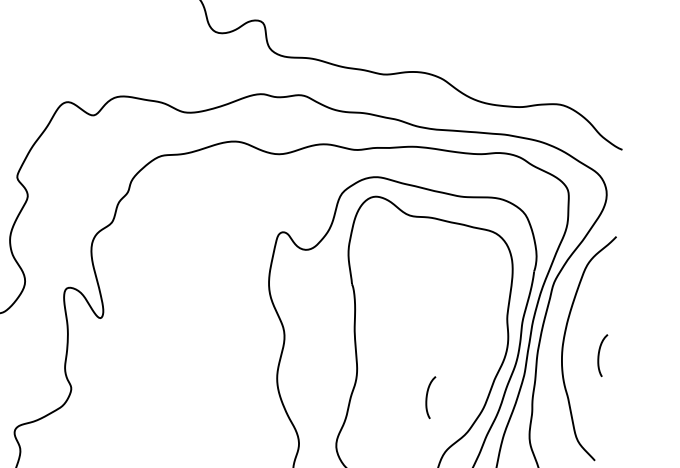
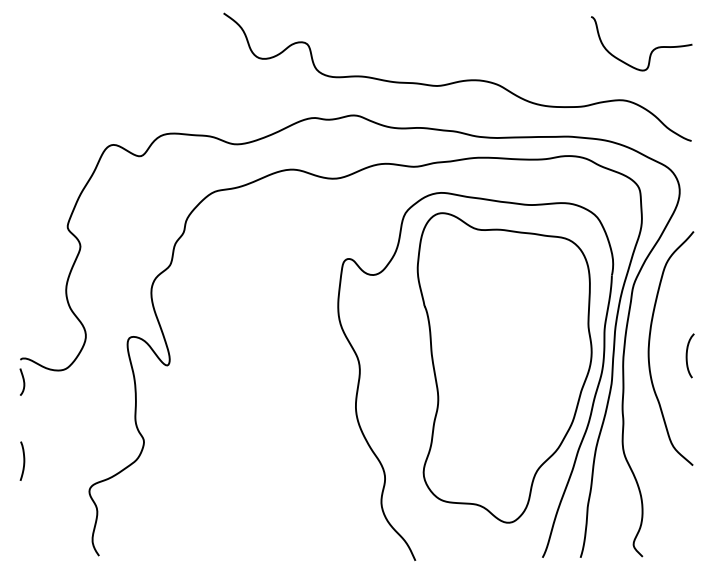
curve: (593, 58) -> (652, 49), added
curve: (427, 396) -> (513, 415), removed

